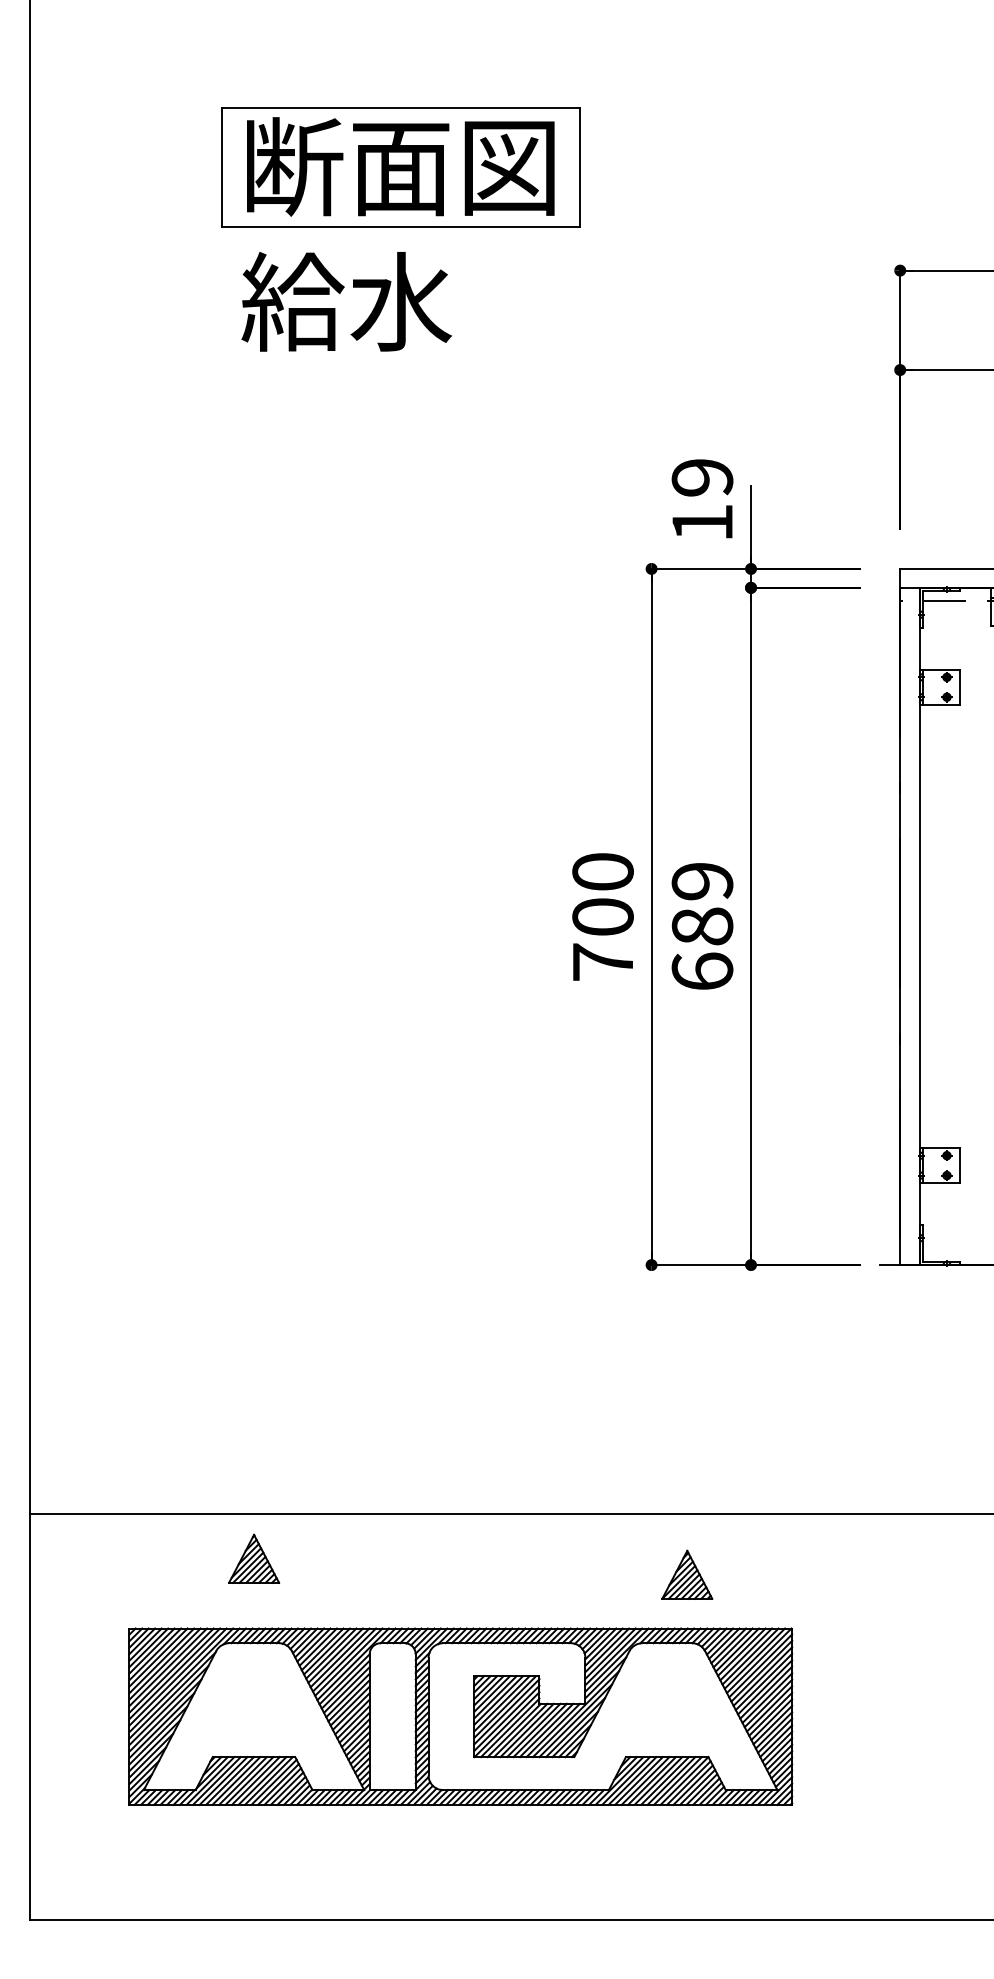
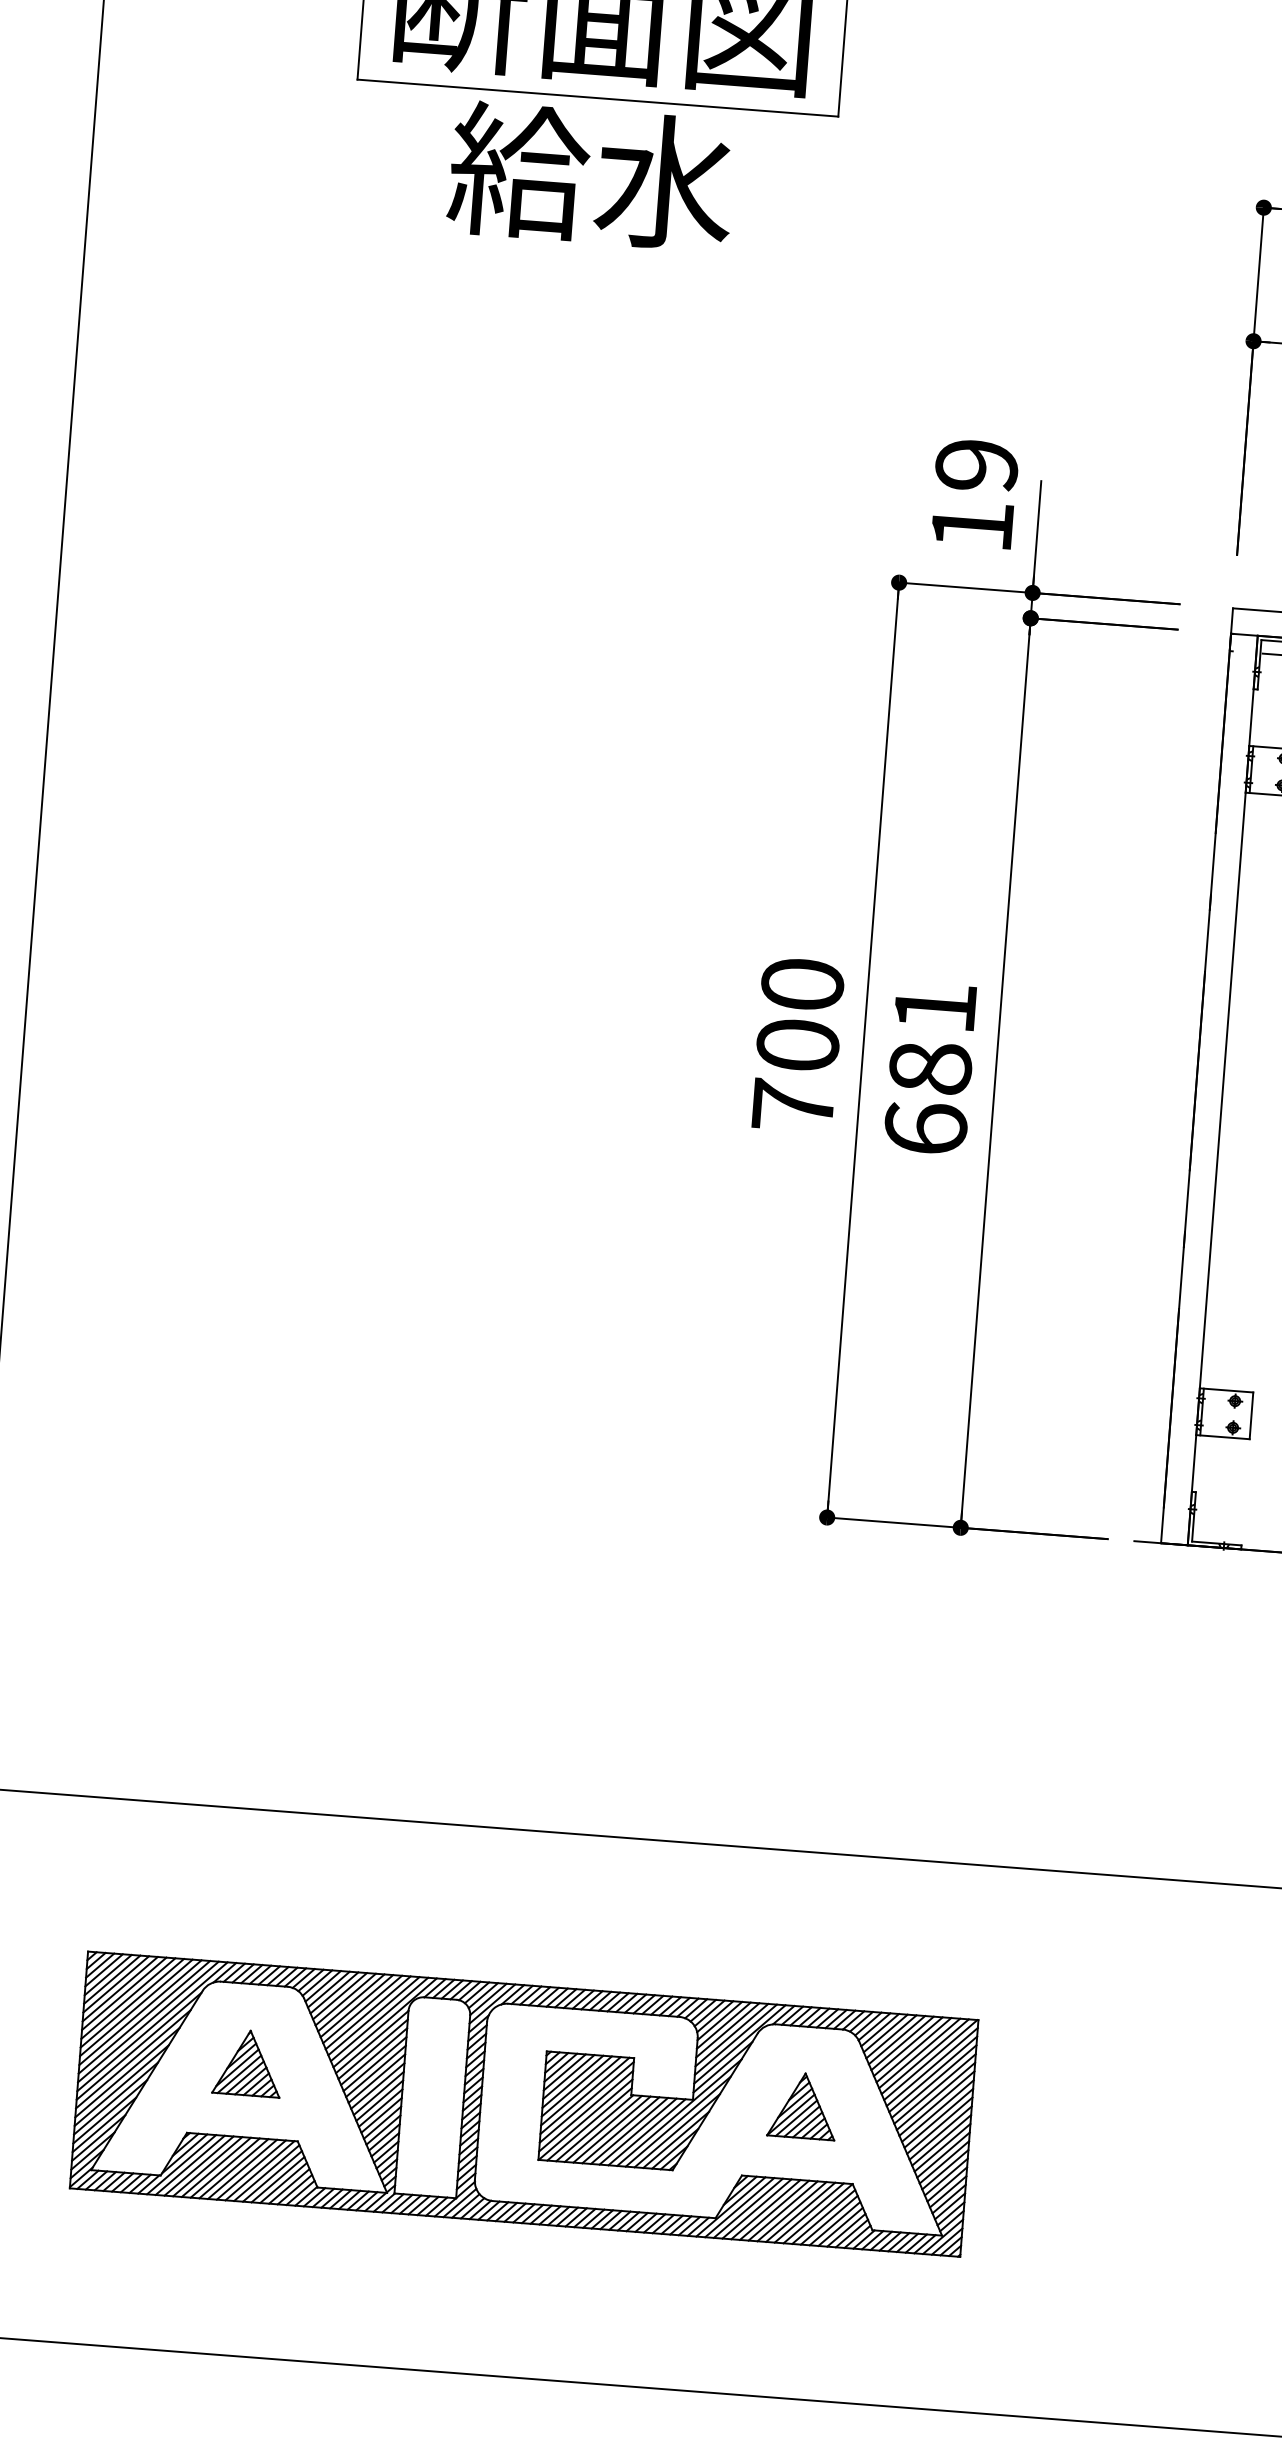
text: (346, 301) -> (591, 176), moved
text: (702, 881) -> (935, 1007), 689 -> 681
part: (253, 1558) -> (247, 2062), moved
part: (687, 1574) -> (803, 2105), moved

